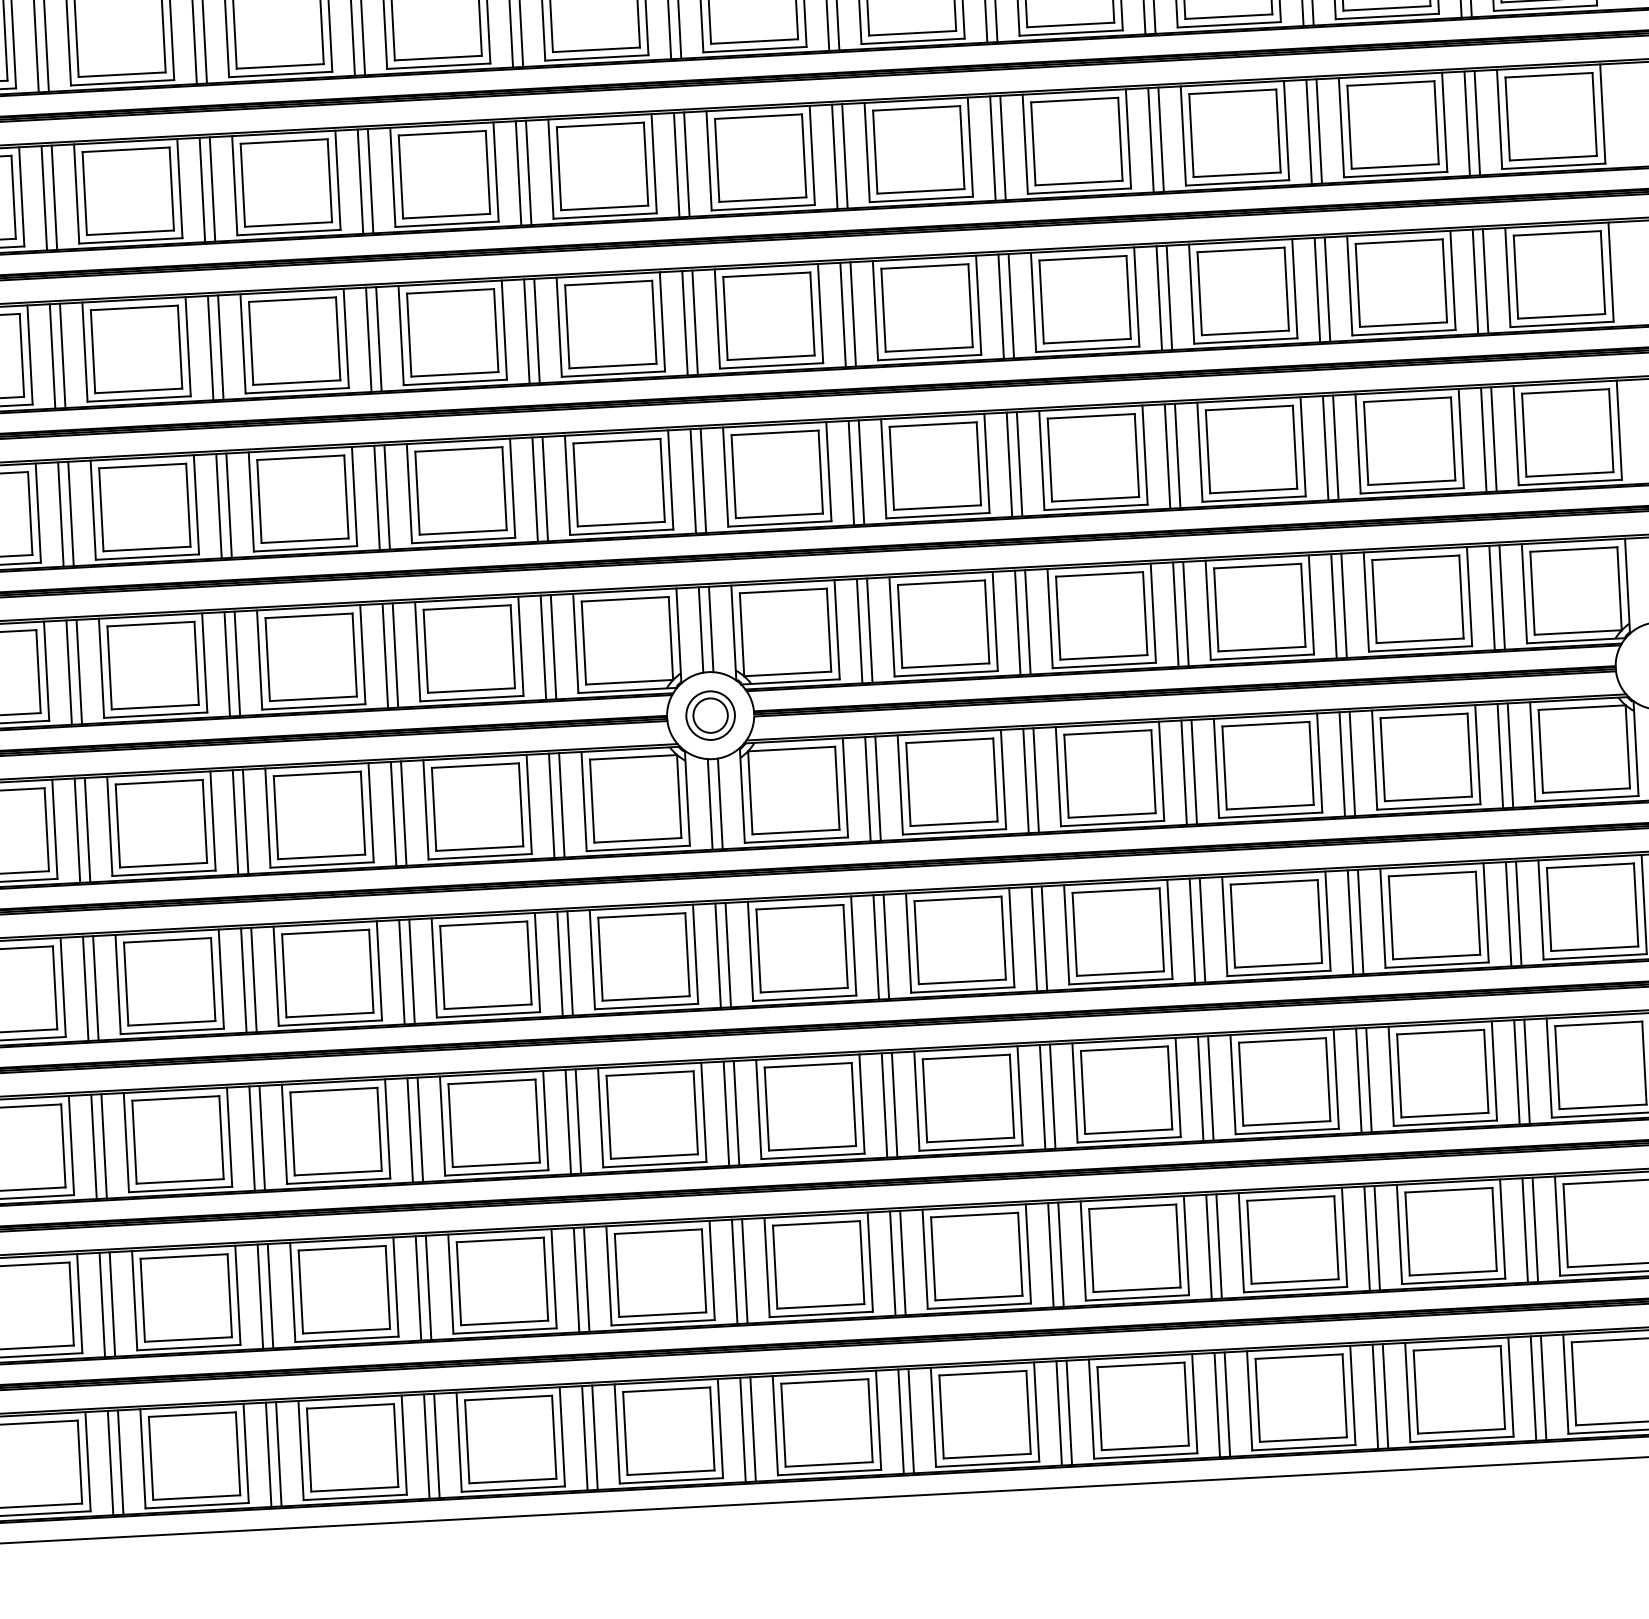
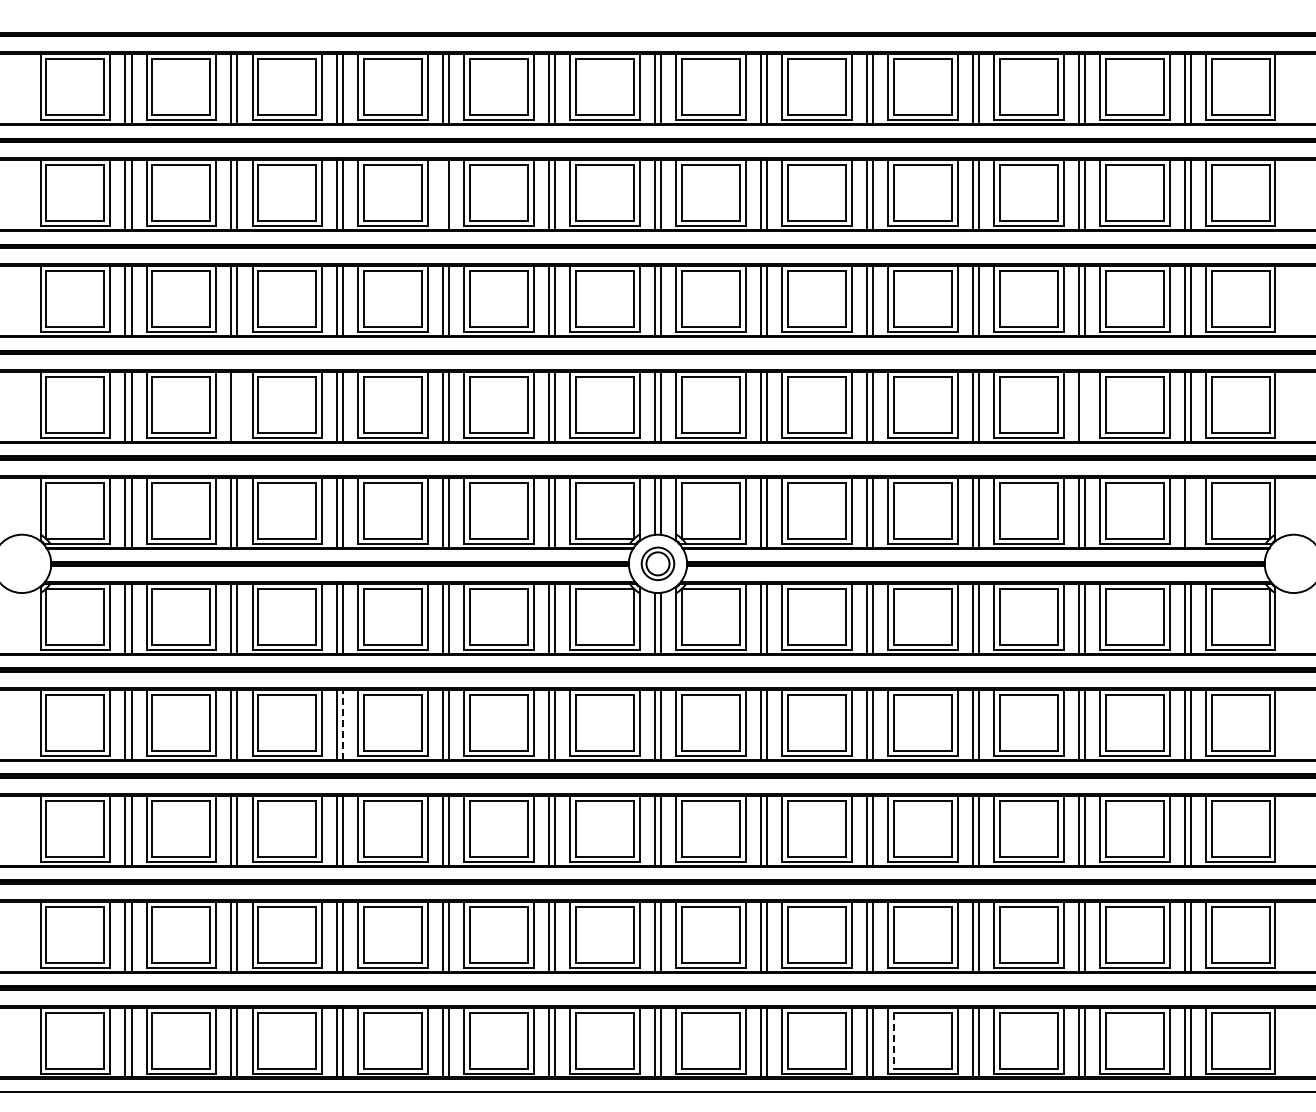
line: (360, 181) -> (442, 194), removed
line: (1336, 447) -> (1085, 406), removed
line: (71, 513) -> (237, 406), removed
line: (1502, 597) -> (1191, 512), removed
line: (254, 979) -> (343, 724), solid -> dashed
line: (1099, 1408) -> (893, 1040), solid -> dashed

